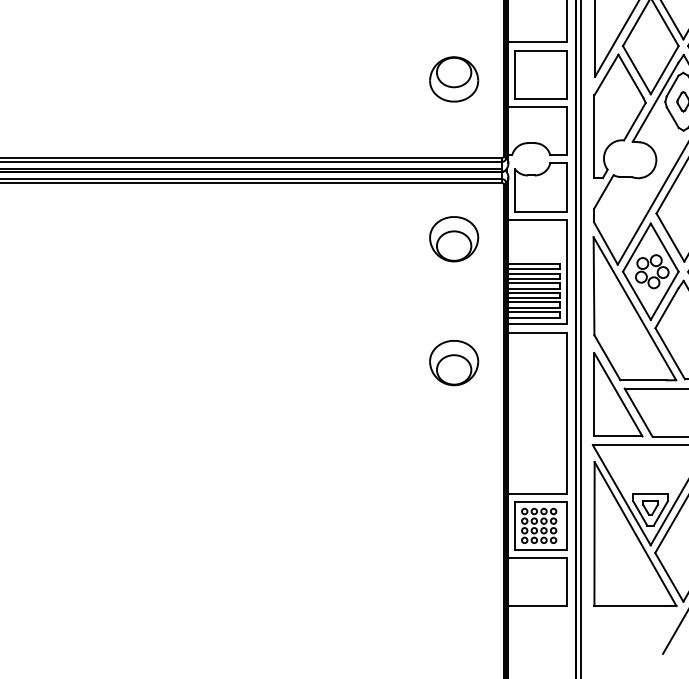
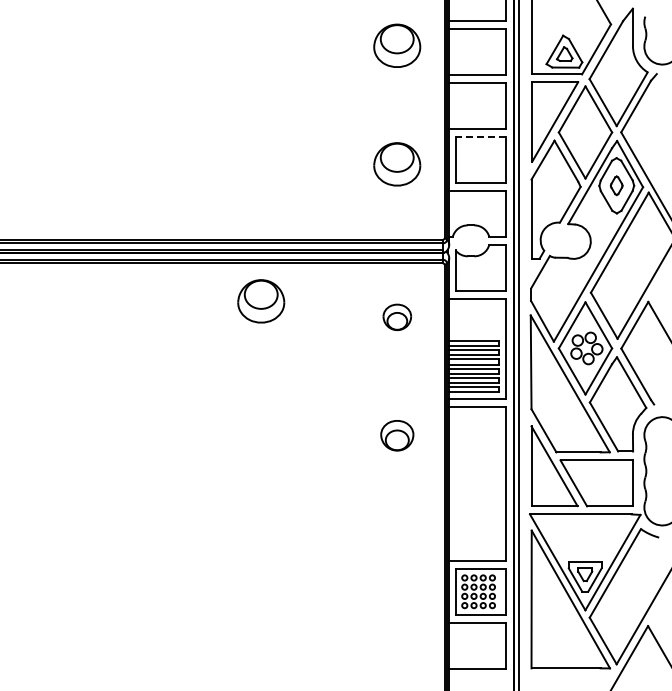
line: (541, 50) -> (480, 136), solid -> dashed
part: (312, 222) -> (261, 301), added
part: (454, 239) -> (397, 317), size x0.6
part: (454, 362) -> (397, 435), size x0.7

